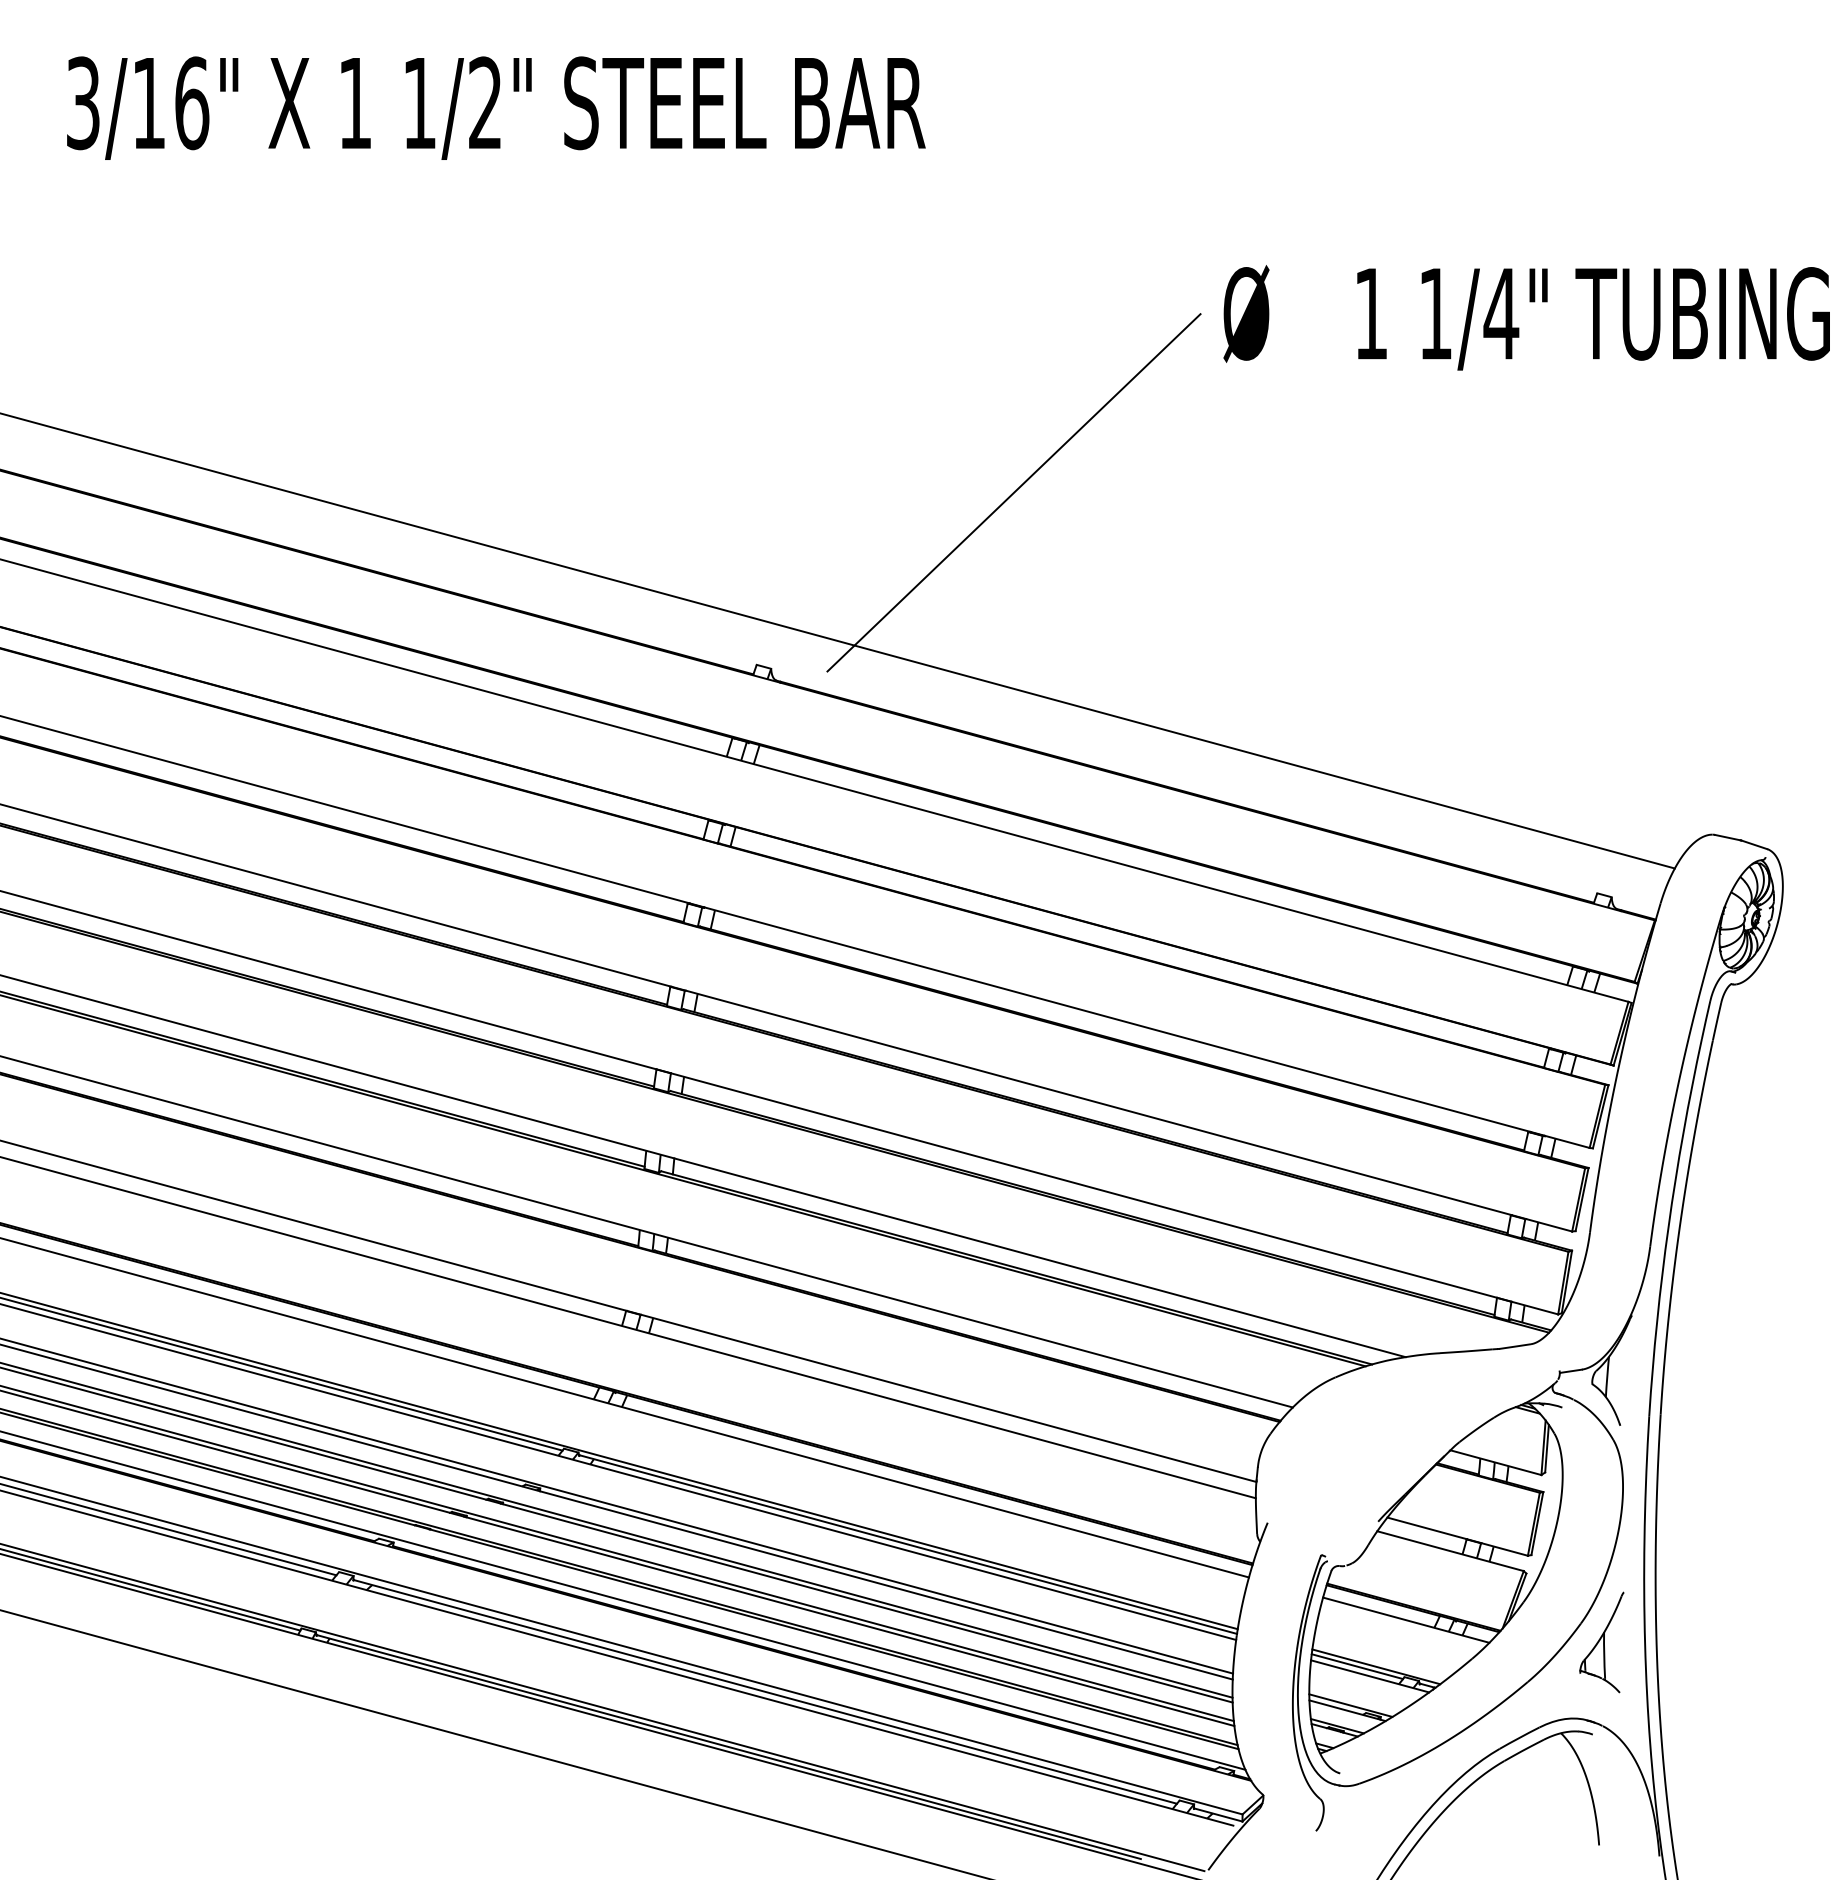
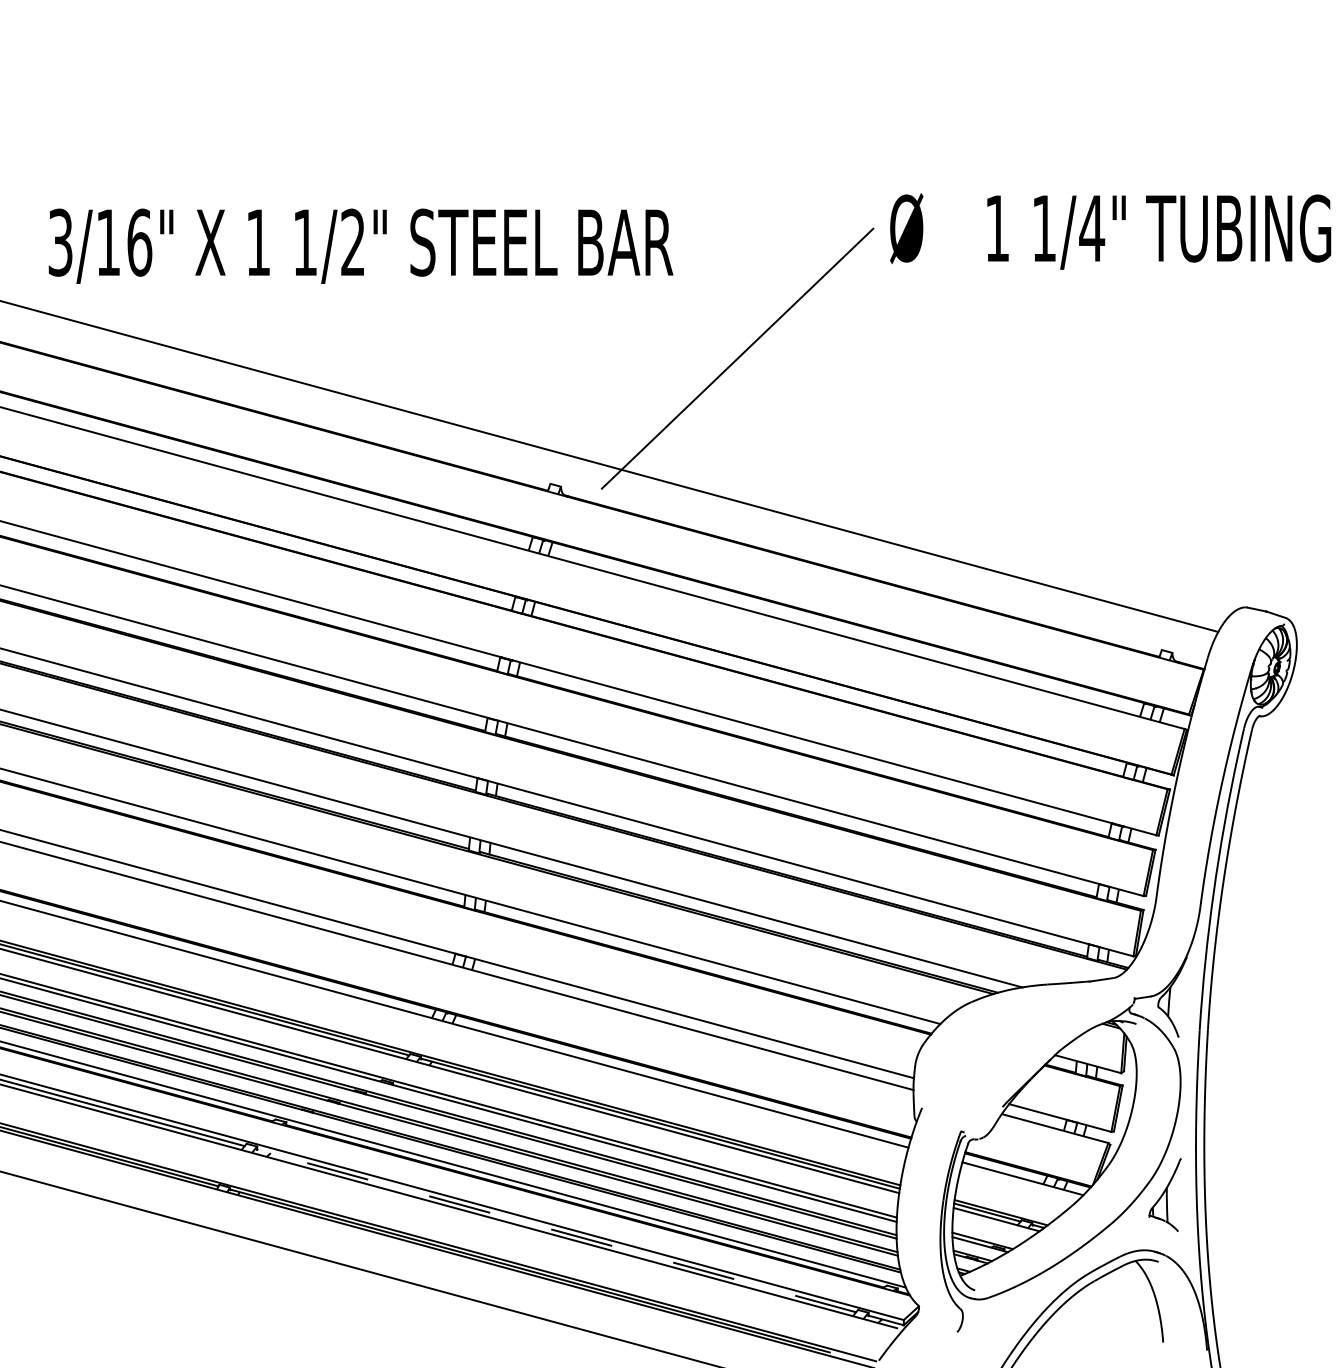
text: (496, 107) -> (361, 245), moved
line: (765, 1691) -> (556, 1230), solid -> dashed

